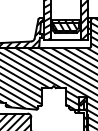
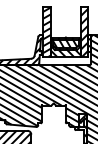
hatch: (65, 30) -> (65, 47), added

